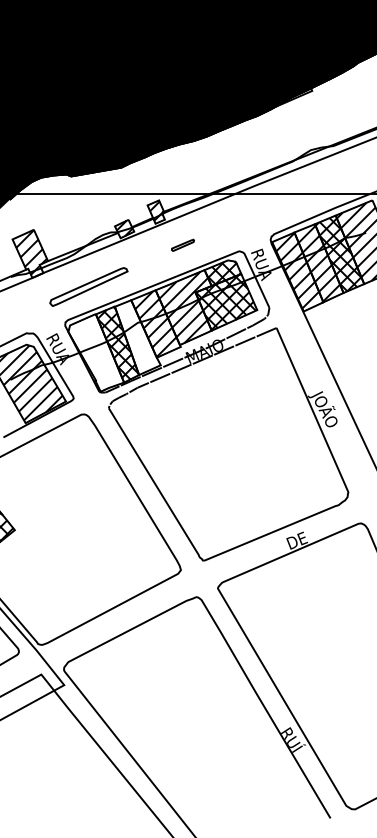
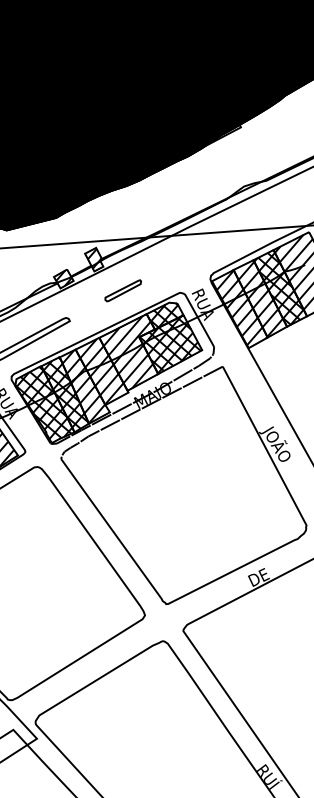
part: (182, 245) -> (122, 291), size x1.67
hatch: (136, 337) -> (83, 386), added
hatch: (95, 352) -> (43, 404), added

